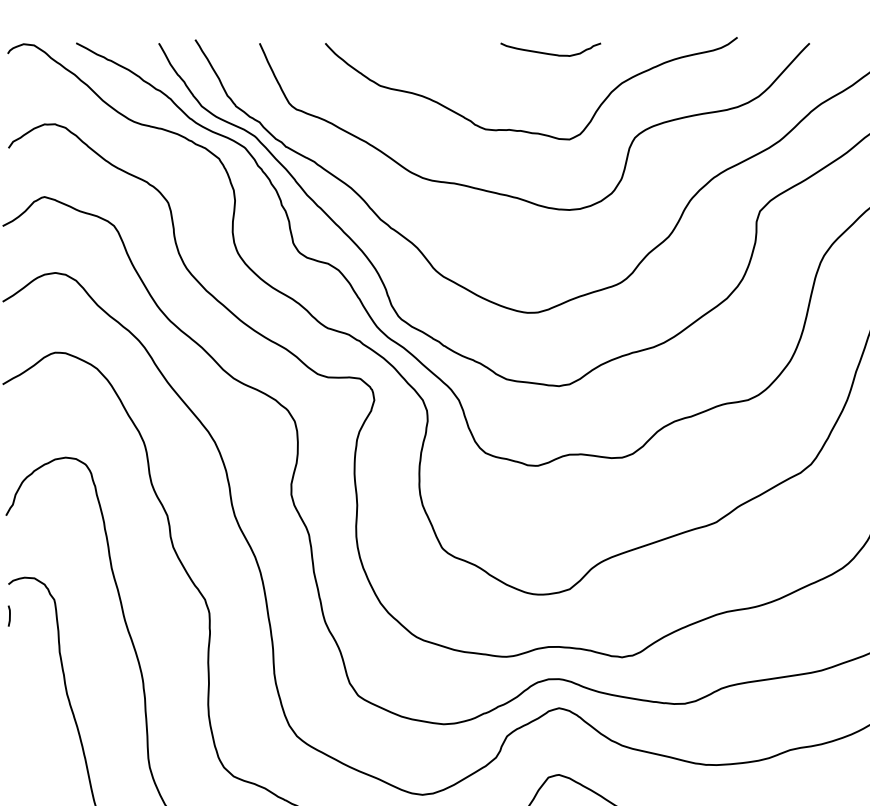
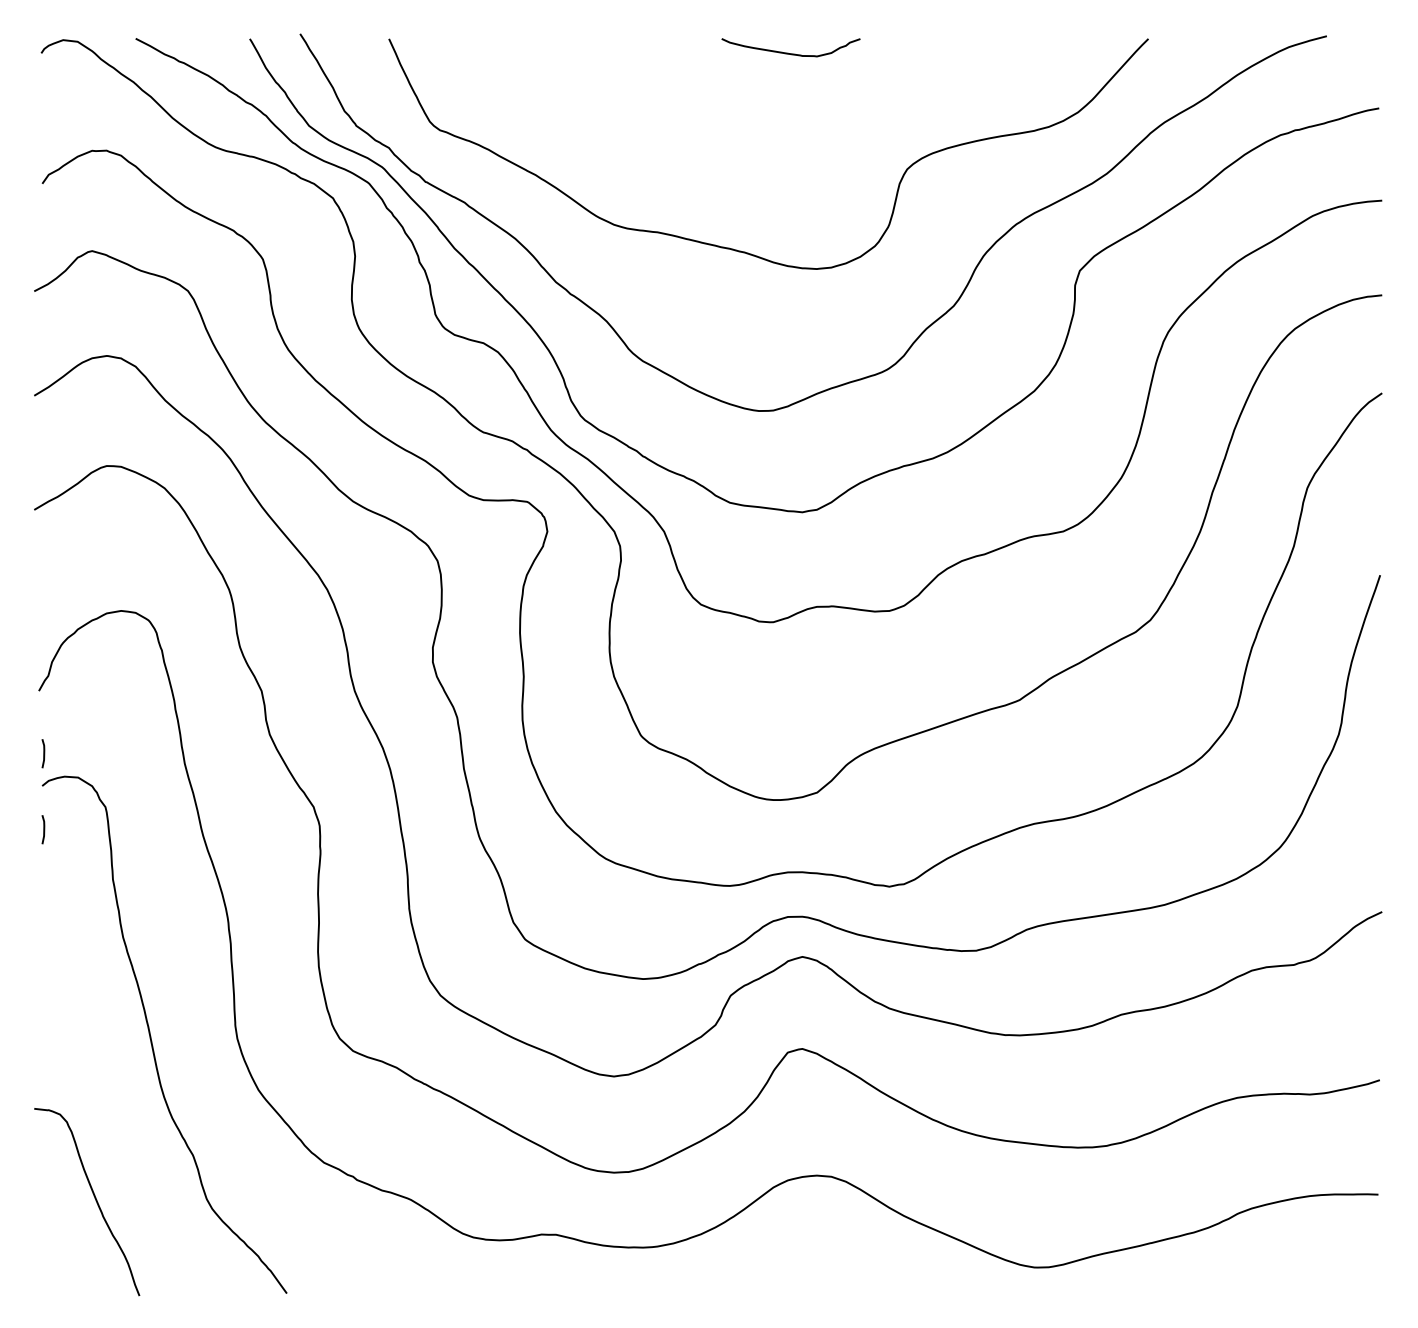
curve: (524, 130) -> (754, 159), removed
line: (9, 560) -> (43, 753), added

